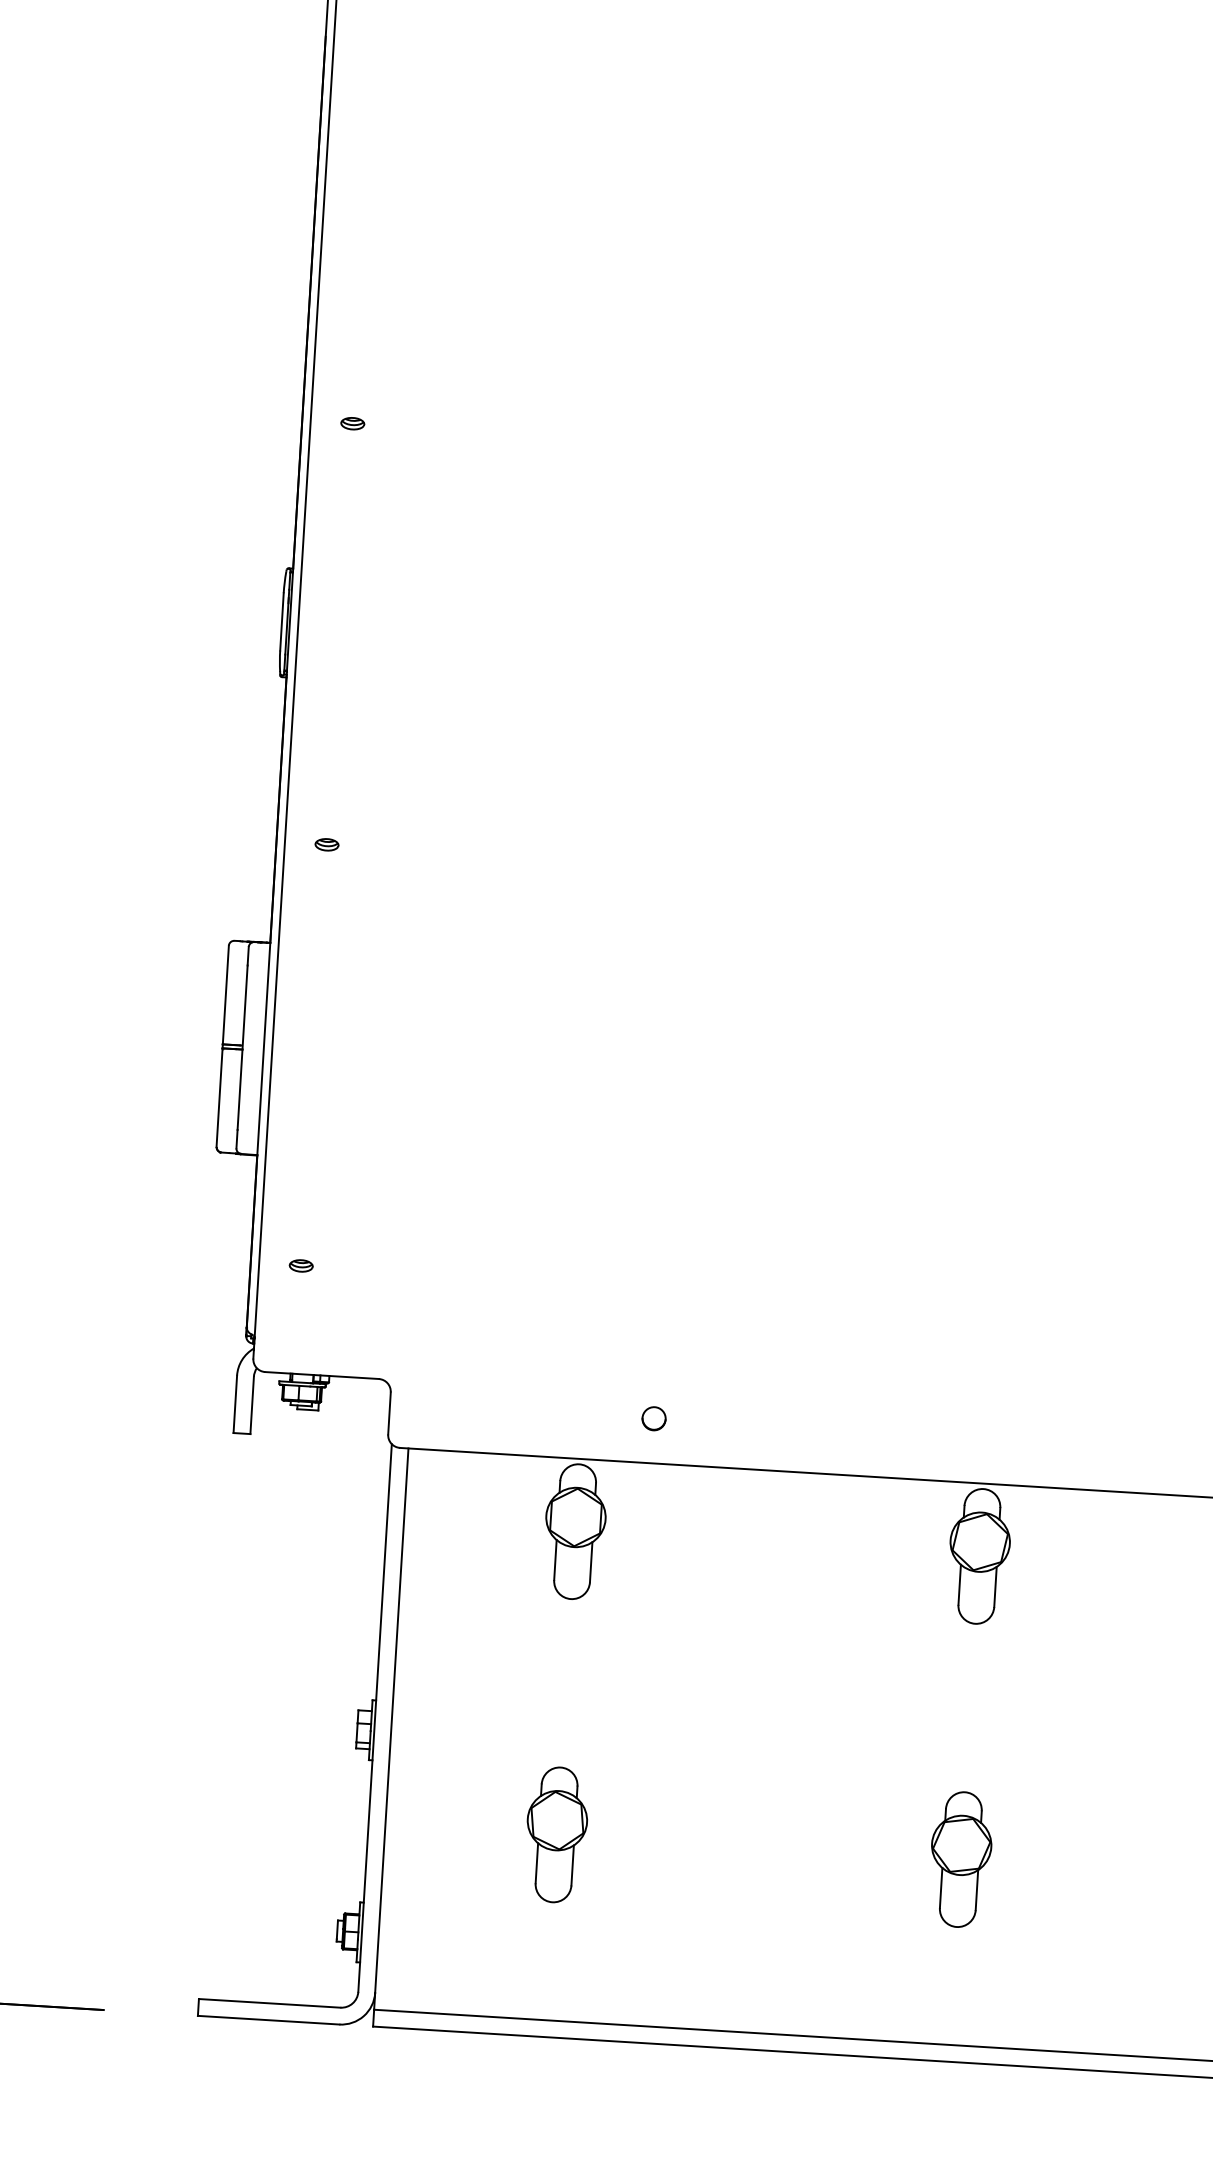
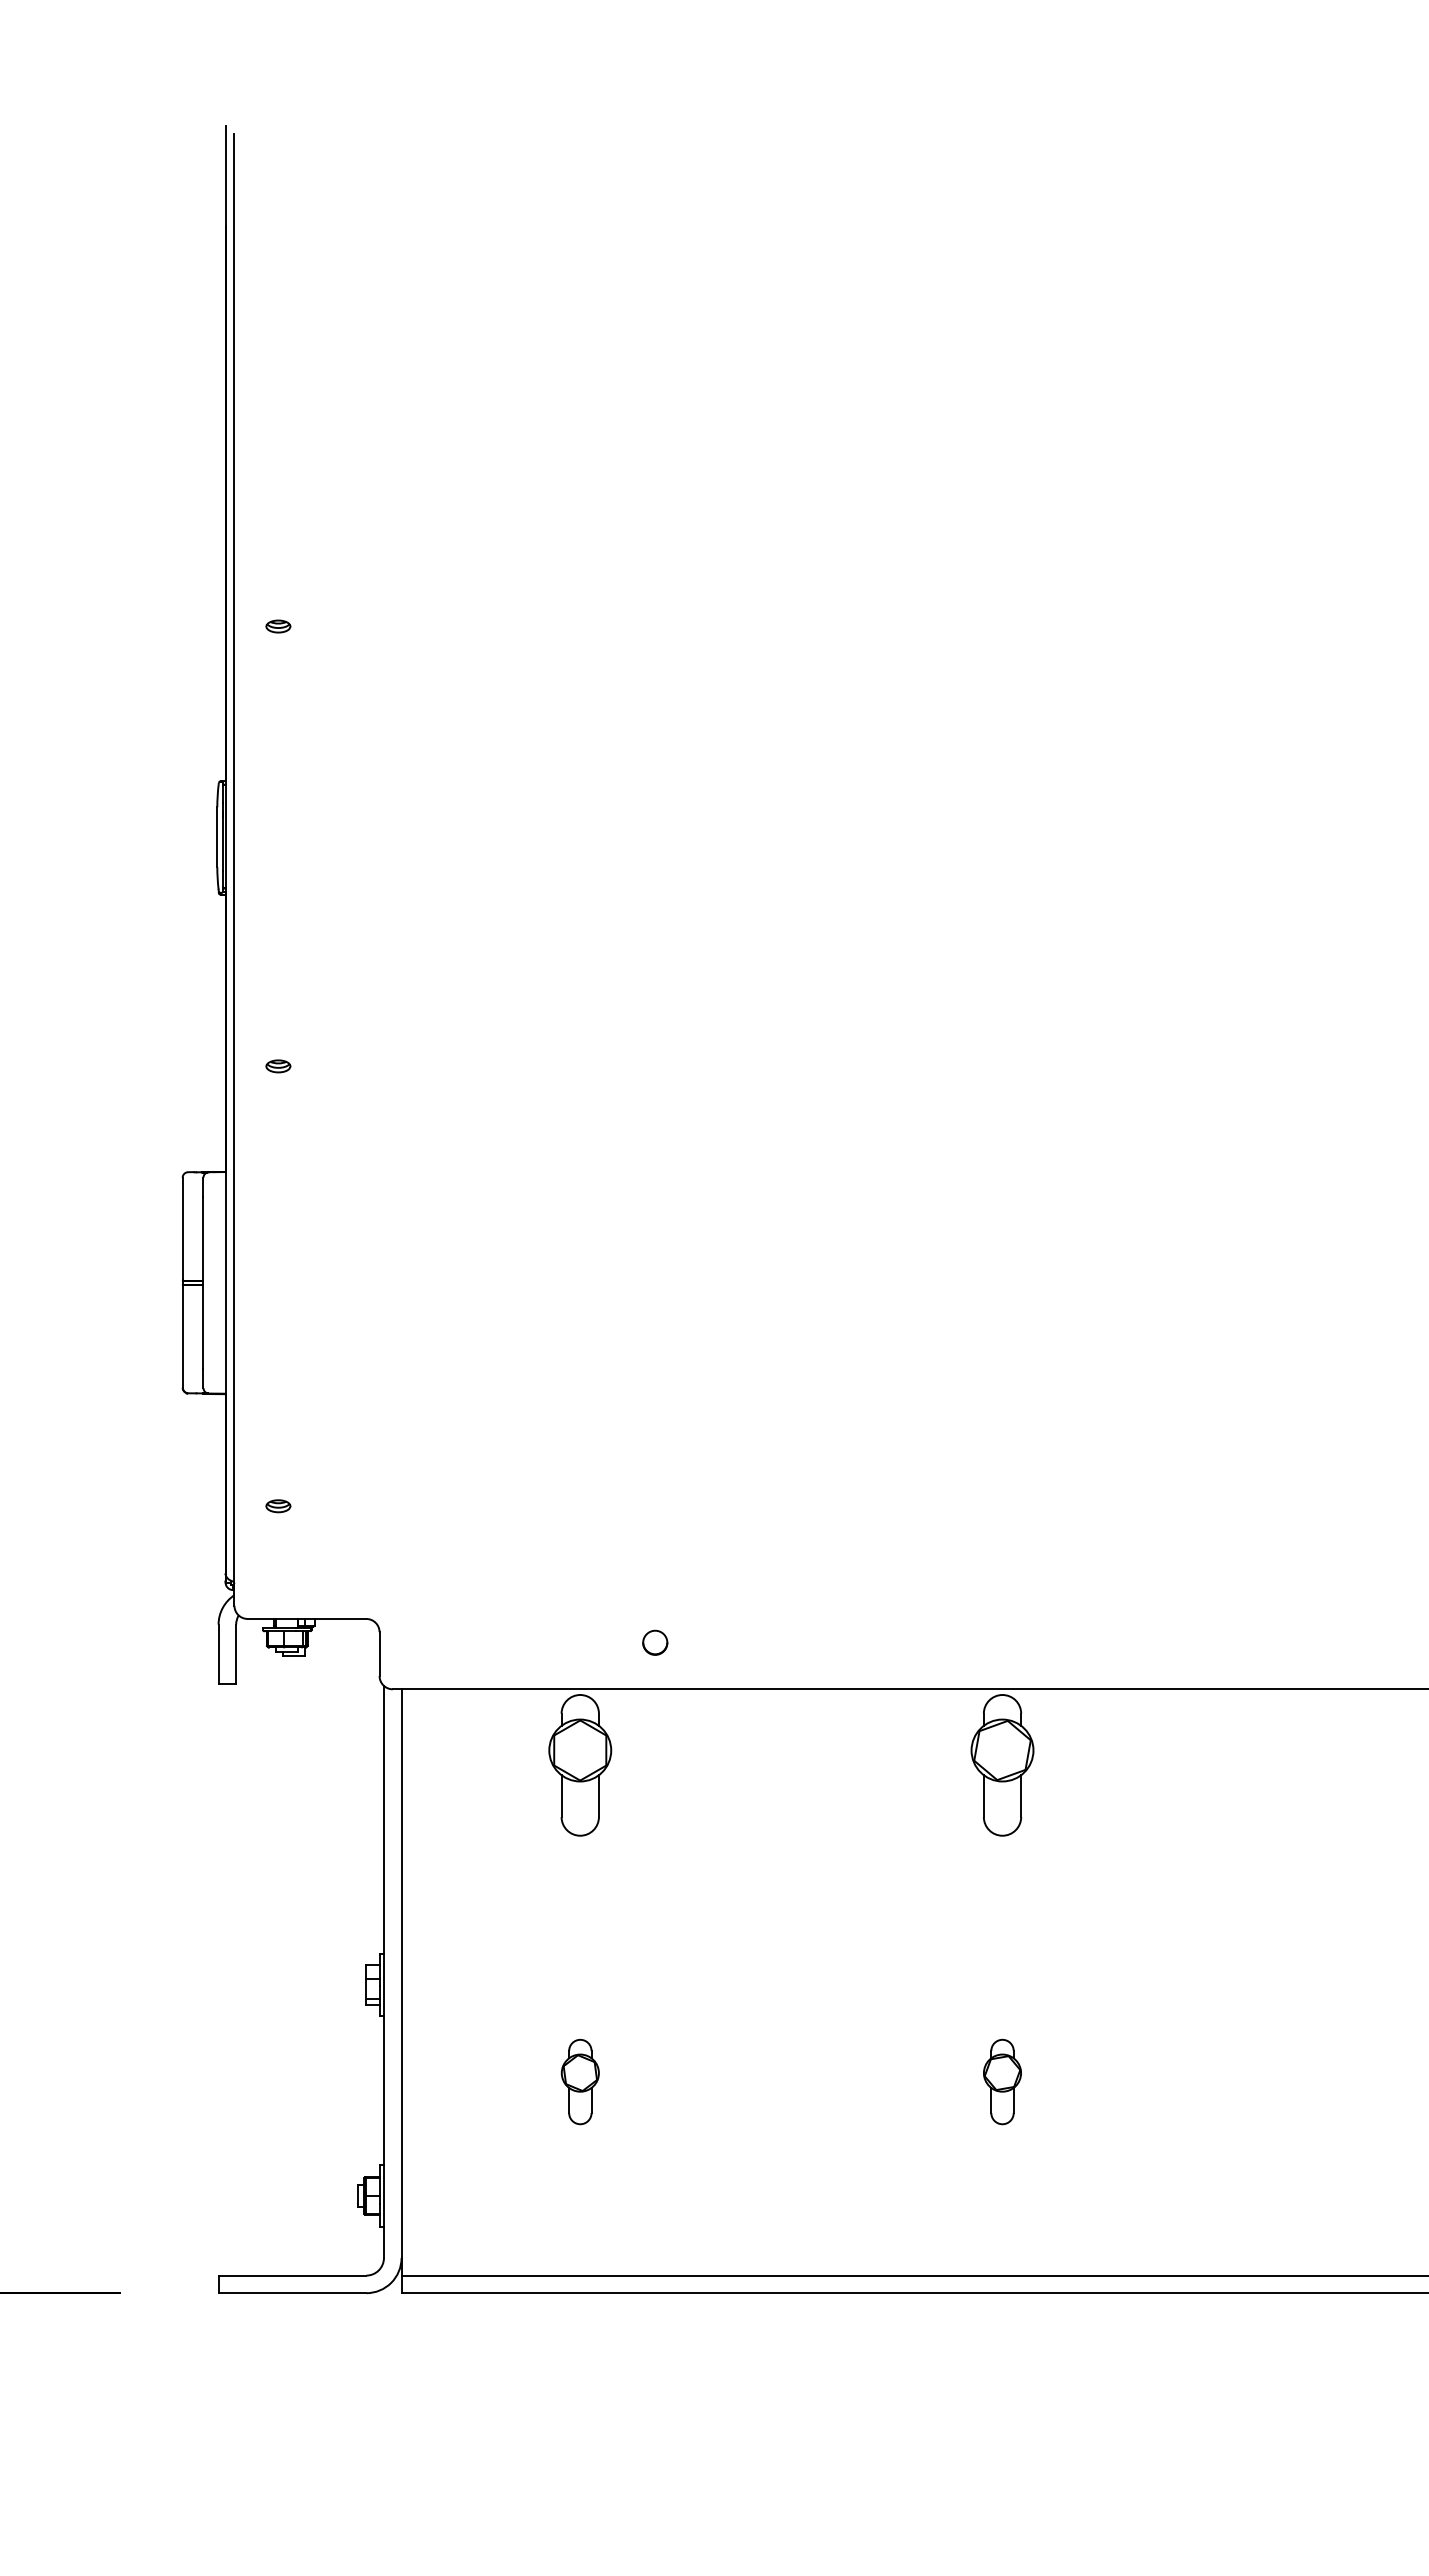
part: (556, 1834) -> (580, 2081), size x0.6
part: (960, 1859) -> (1002, 2081), size x0.6

